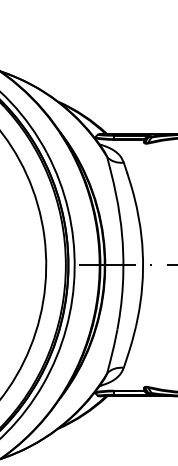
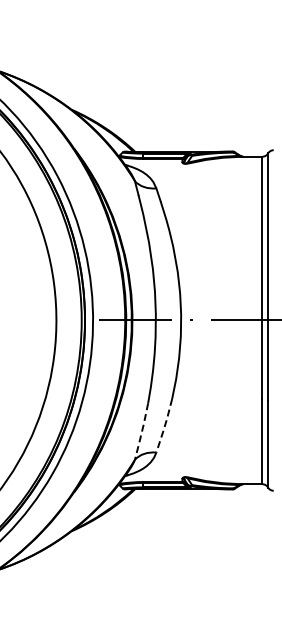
line: (130, 347) -> (164, 426), solid -> dashed
line: (113, 351) -> (142, 431), solid -> dashed

